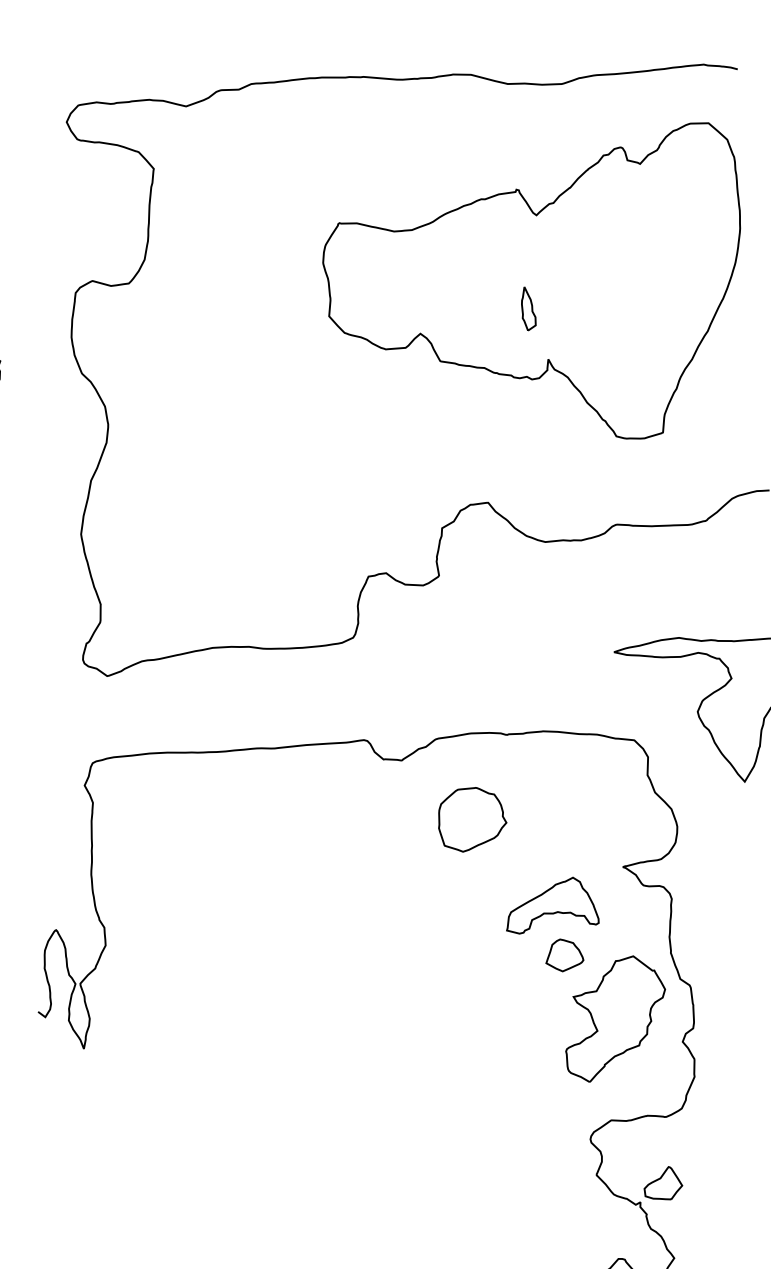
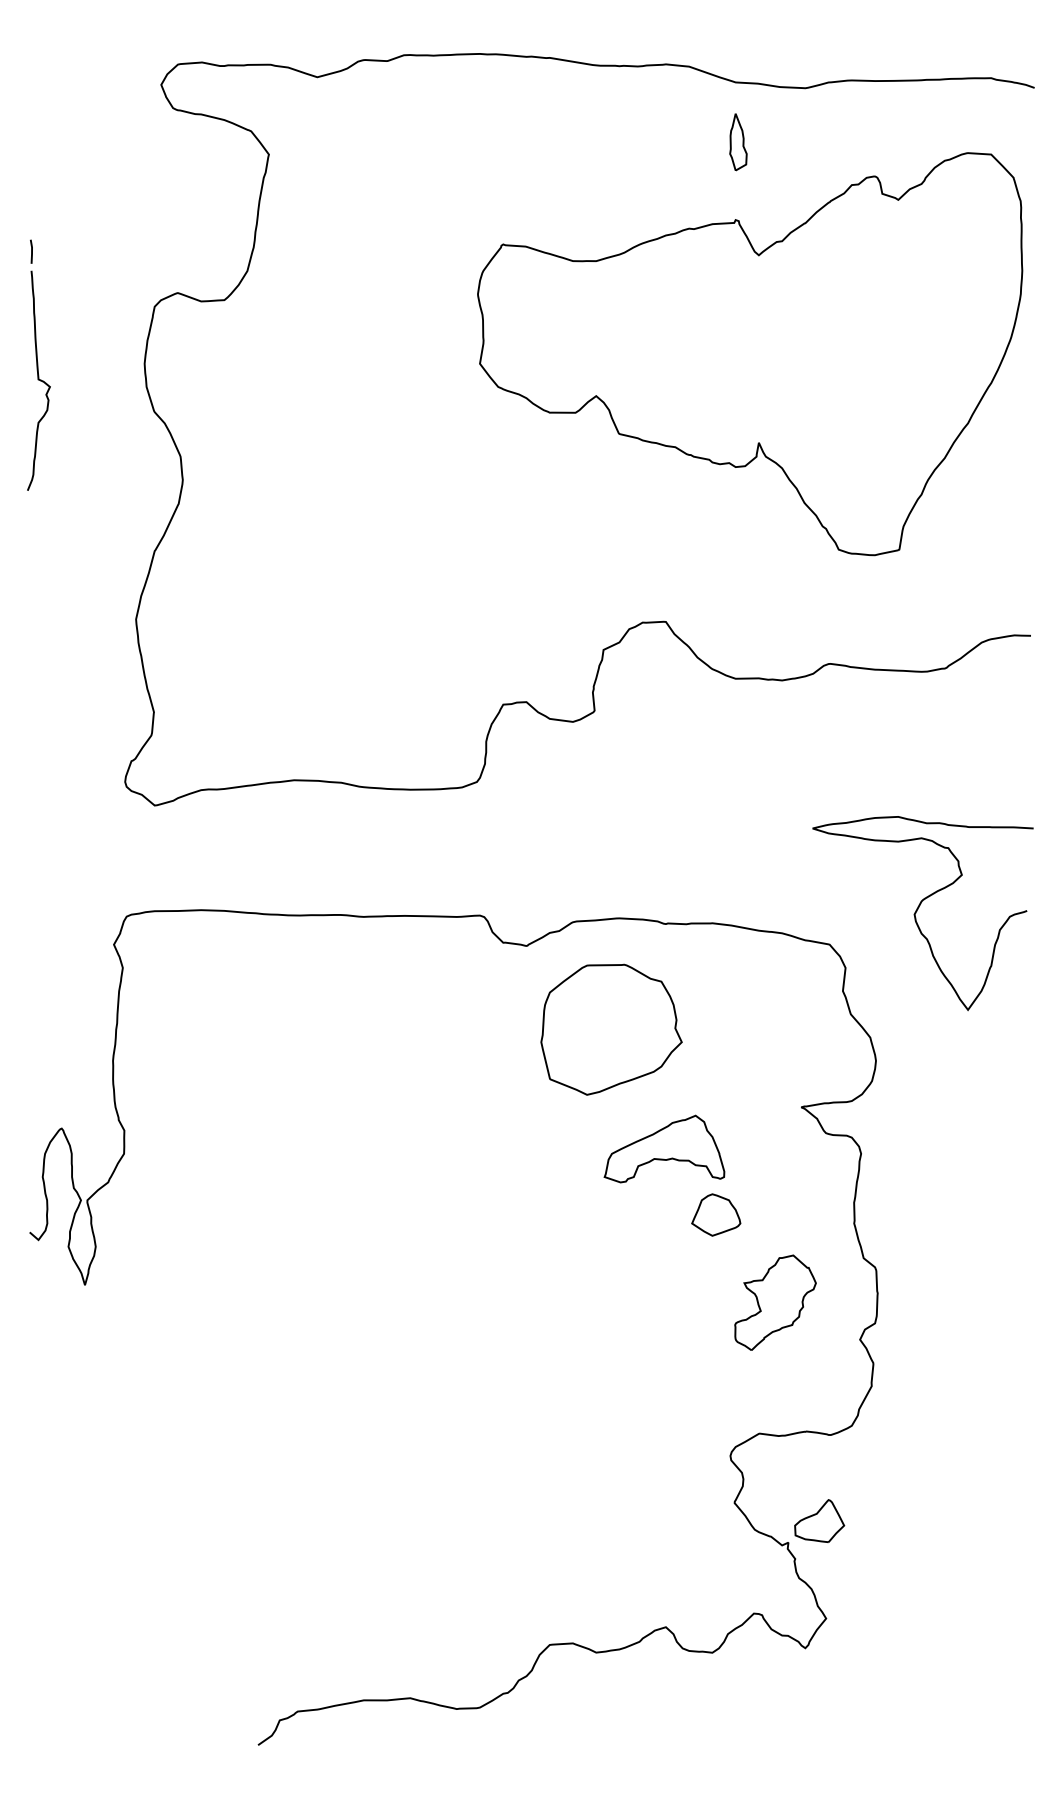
part: (528, 308) -> (738, 142), moved
part: (472, 819) -> (611, 1029), size x1.6
part: (551, 904) -> (664, 1148), moved
part: (615, 1018) -> (775, 1302), size x0.6

